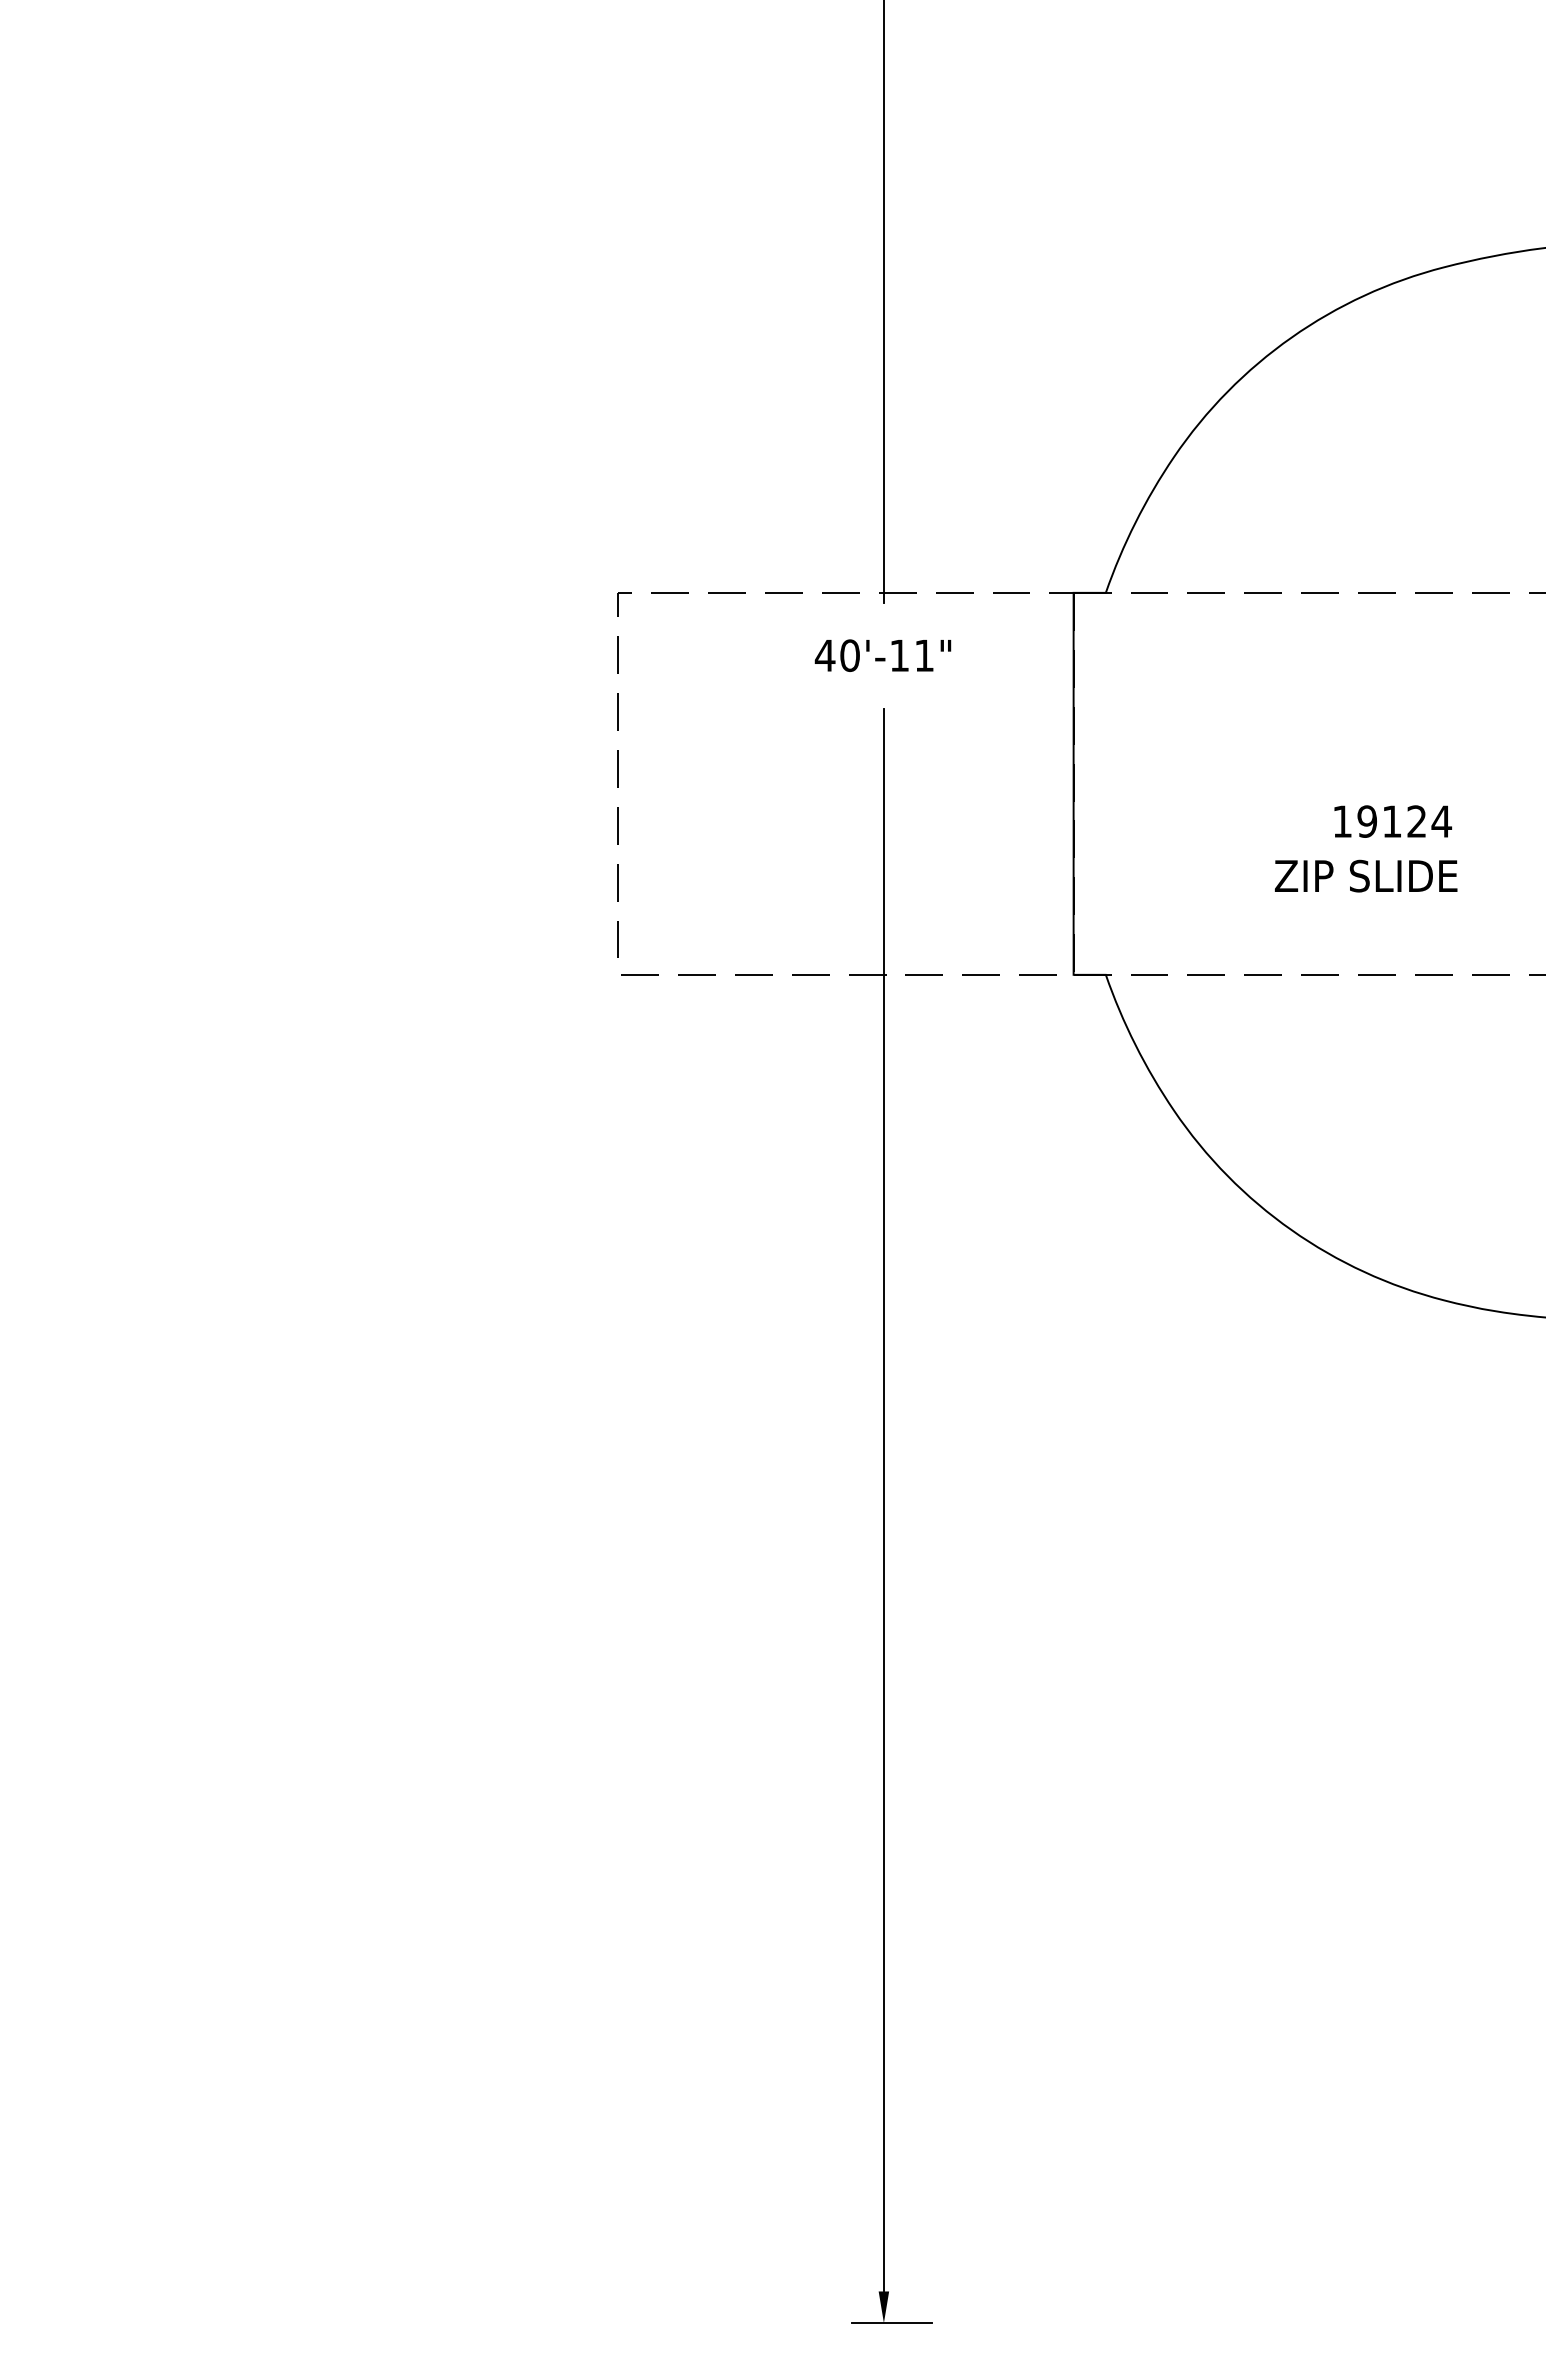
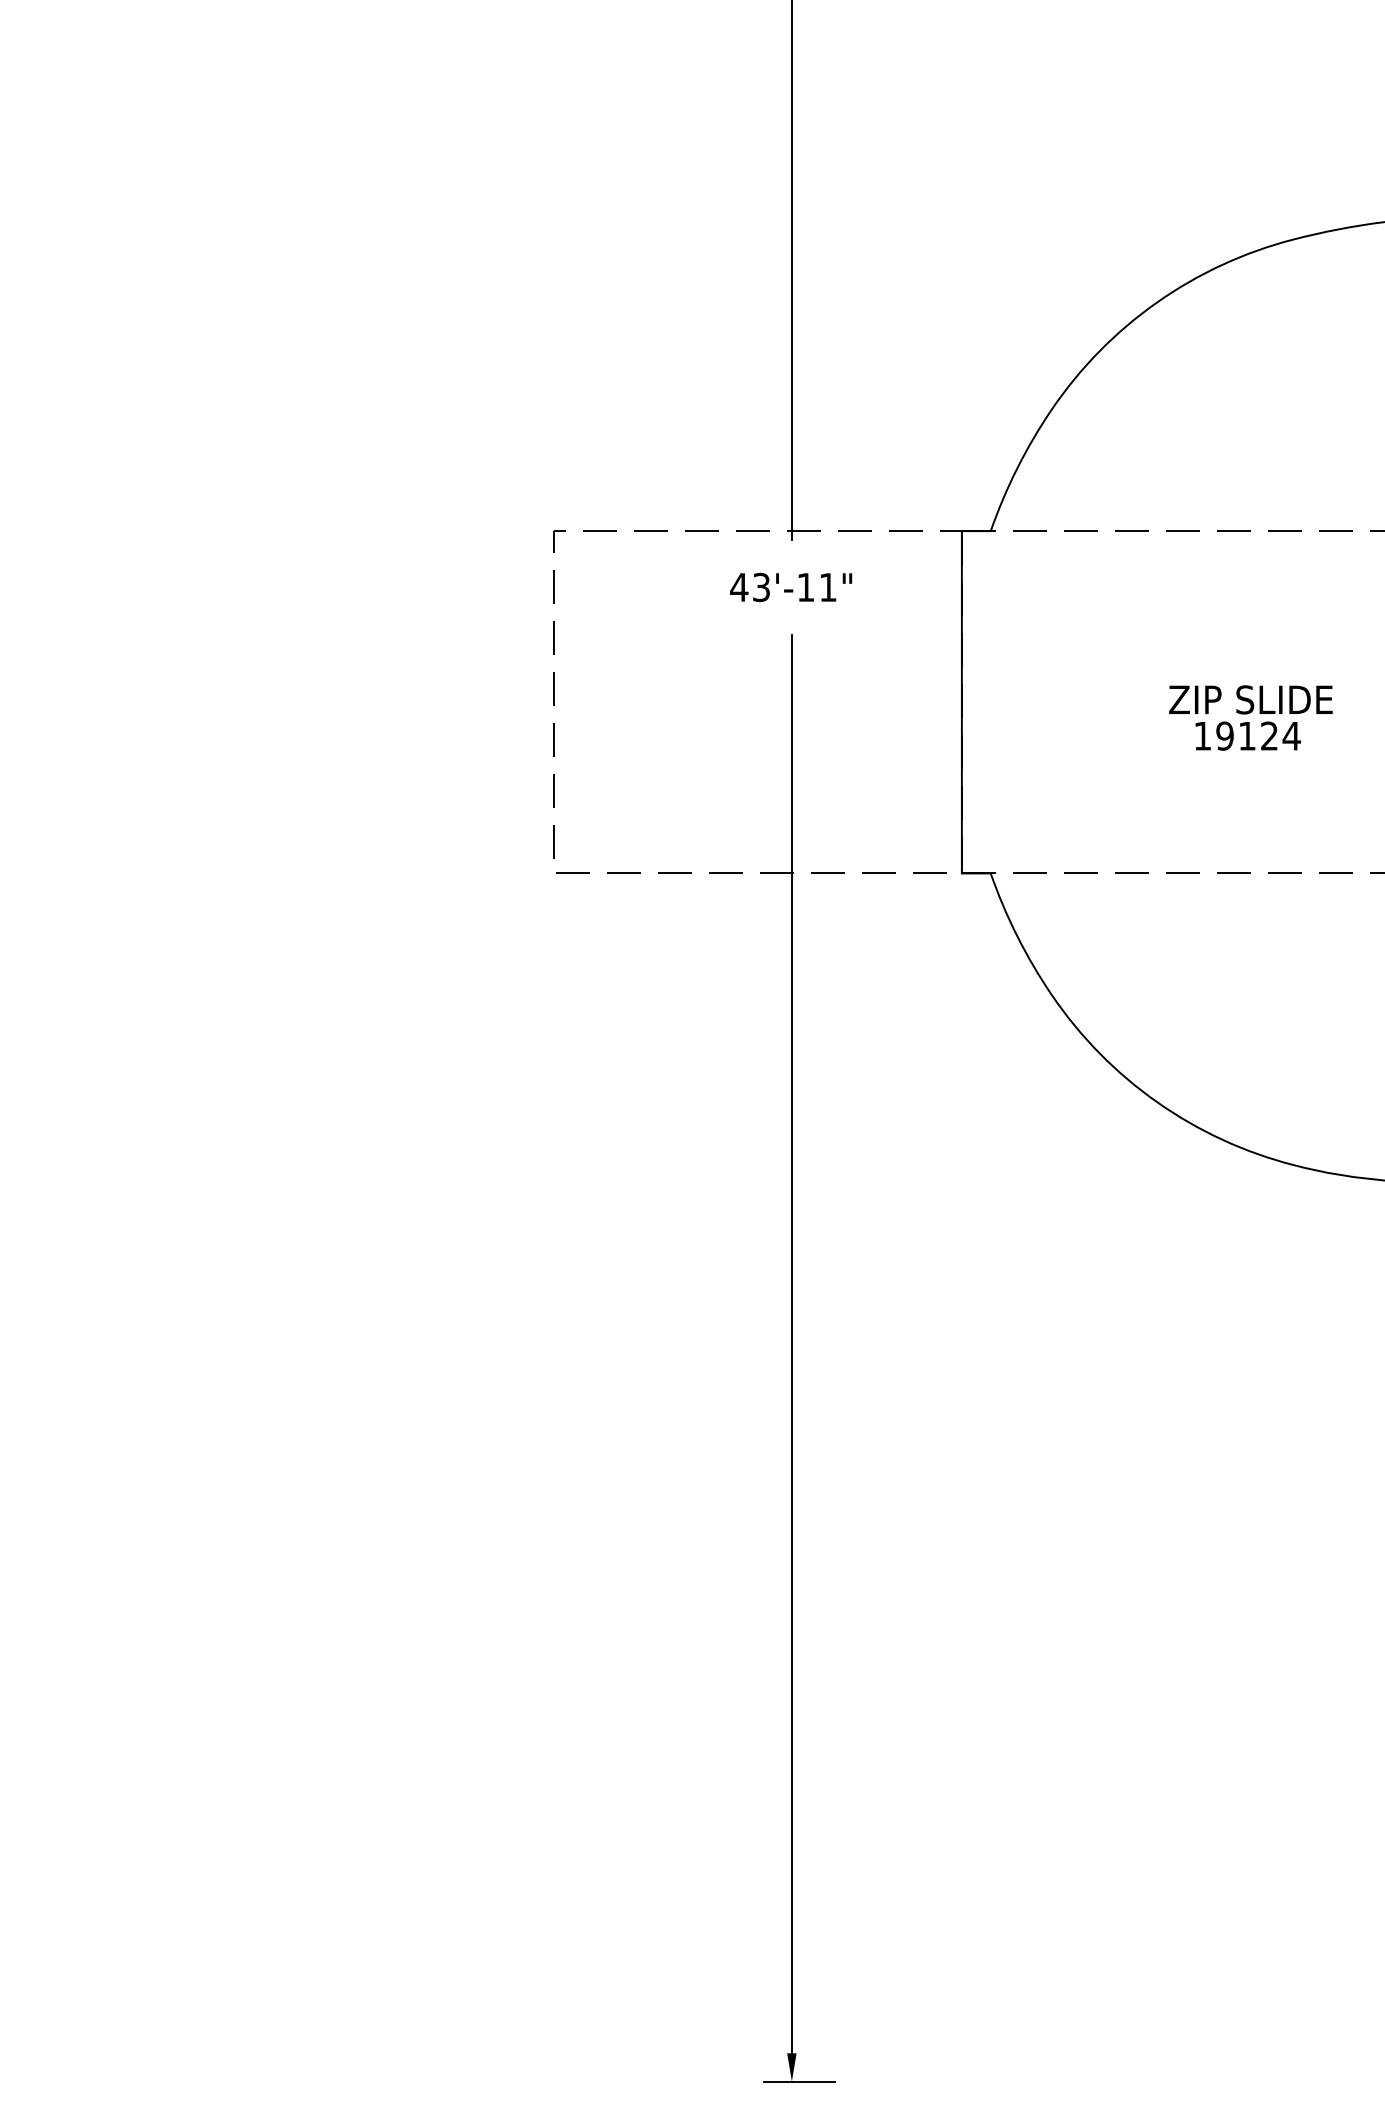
text: (849, 655) -> (761, 587), 40'-11" -> 43'-11"
text: (1366, 875) -> (1251, 699), moved

